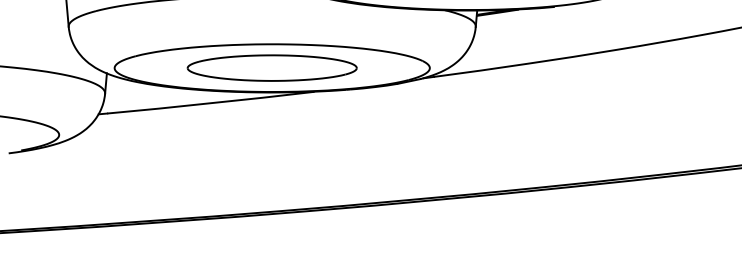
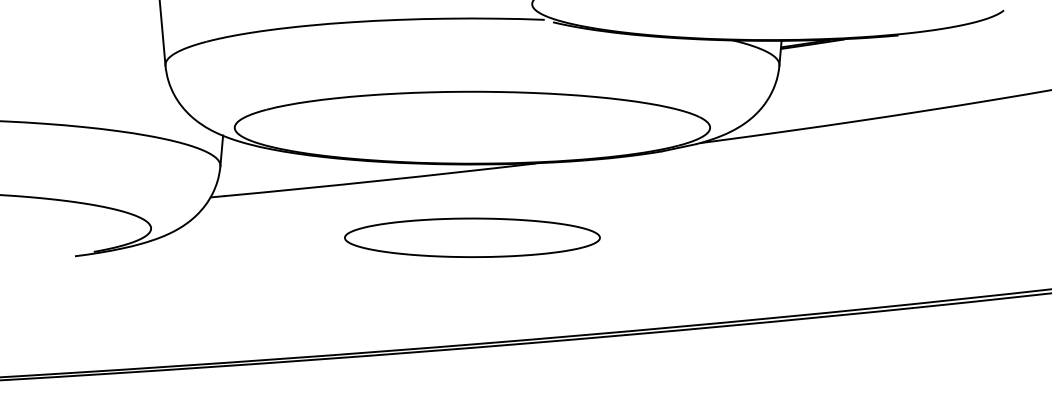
part: (271, 67) -> (471, 236), moved

